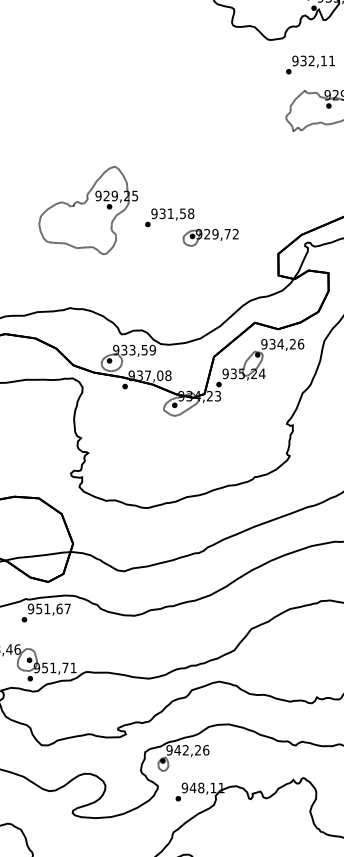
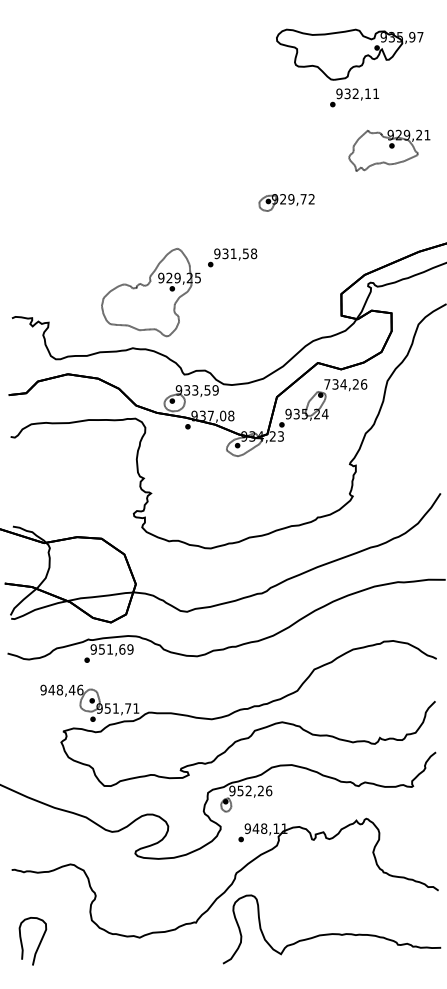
text: (310, 64) -> (354, 97), moved
part: (87, 210) -> (150, 292), moved
part: (210, 237) -> (286, 202), moved
text: (264, 344) -> (327, 384), 934,26 -> 734,26
text: (67, 608) -> (130, 649), 951,67 -> 951,69
text: (177, 749) -> (240, 790), 942,26 -> 952,26

